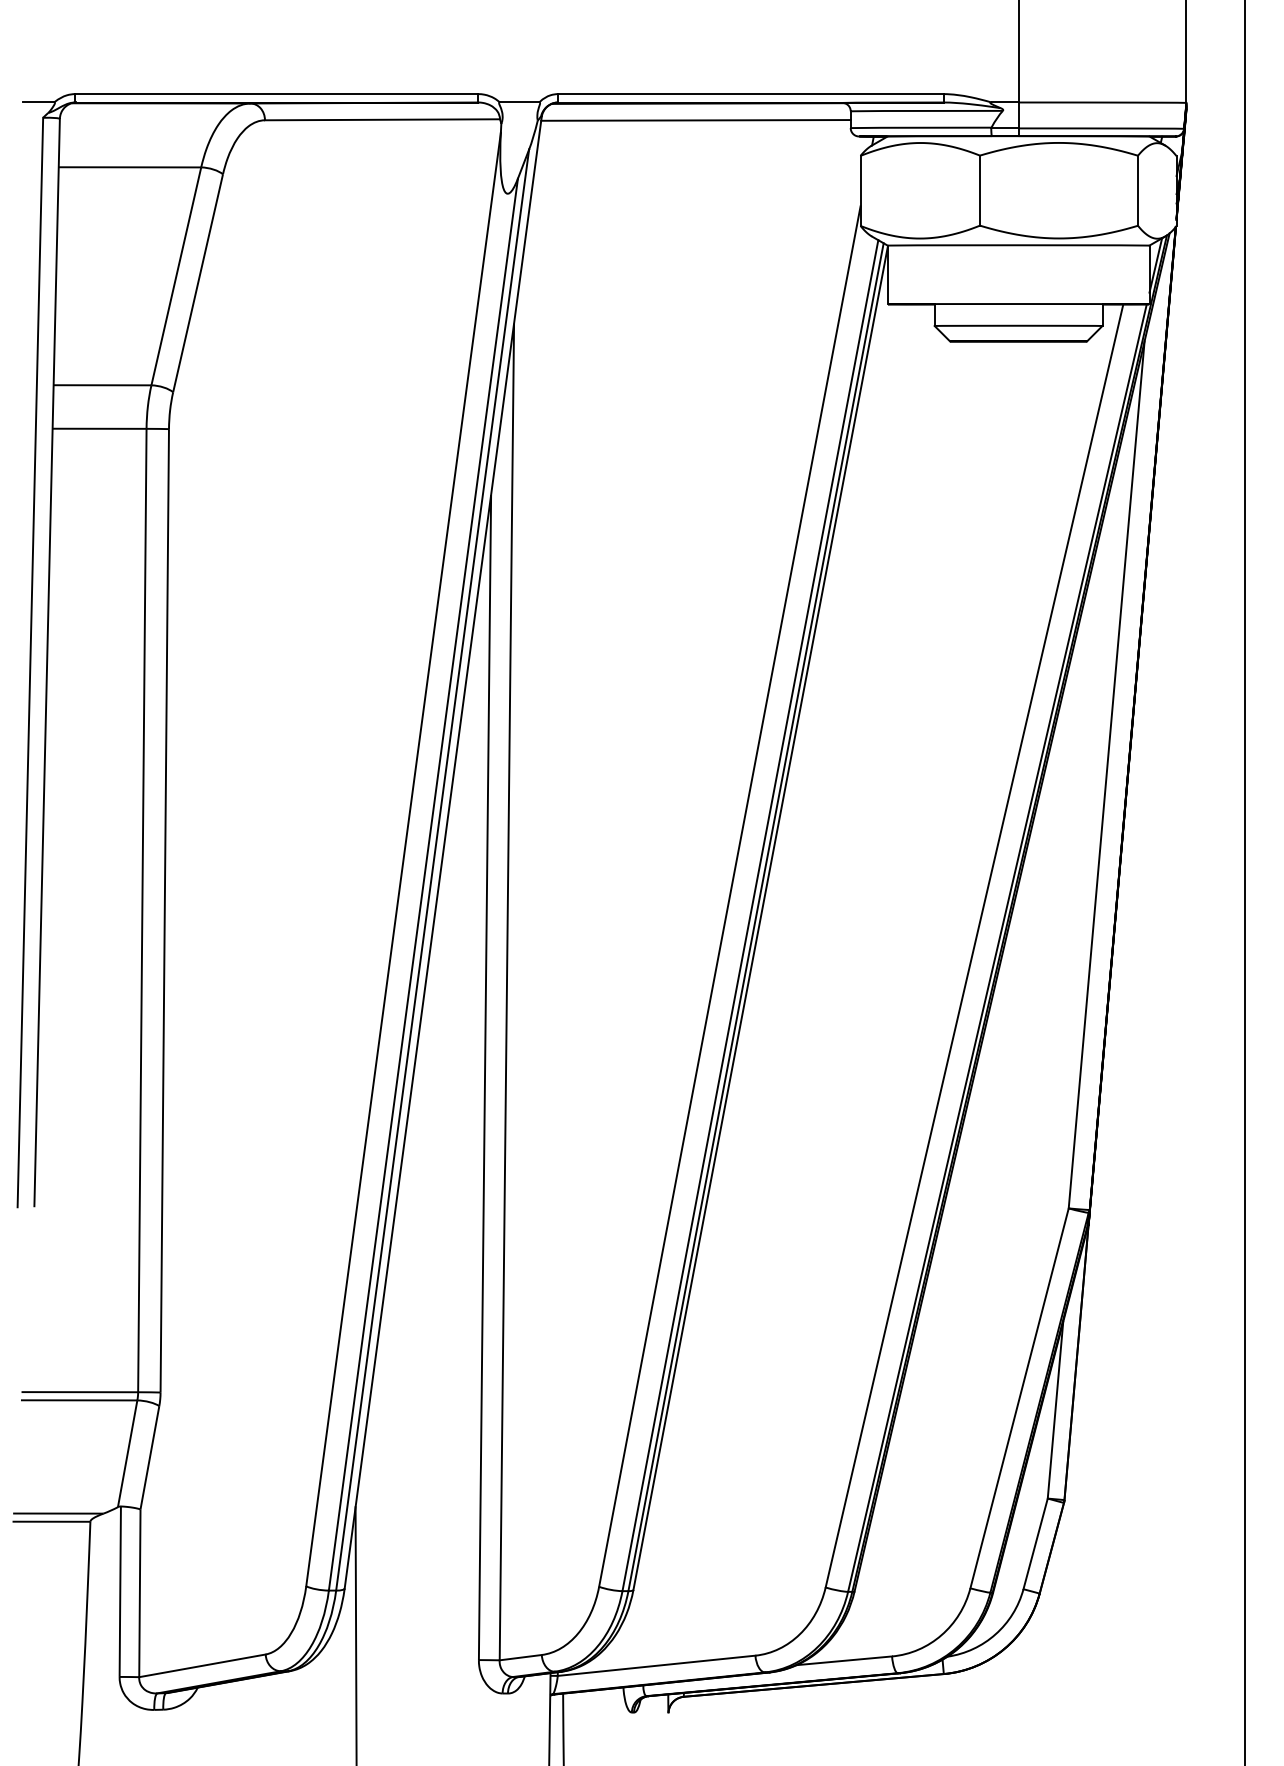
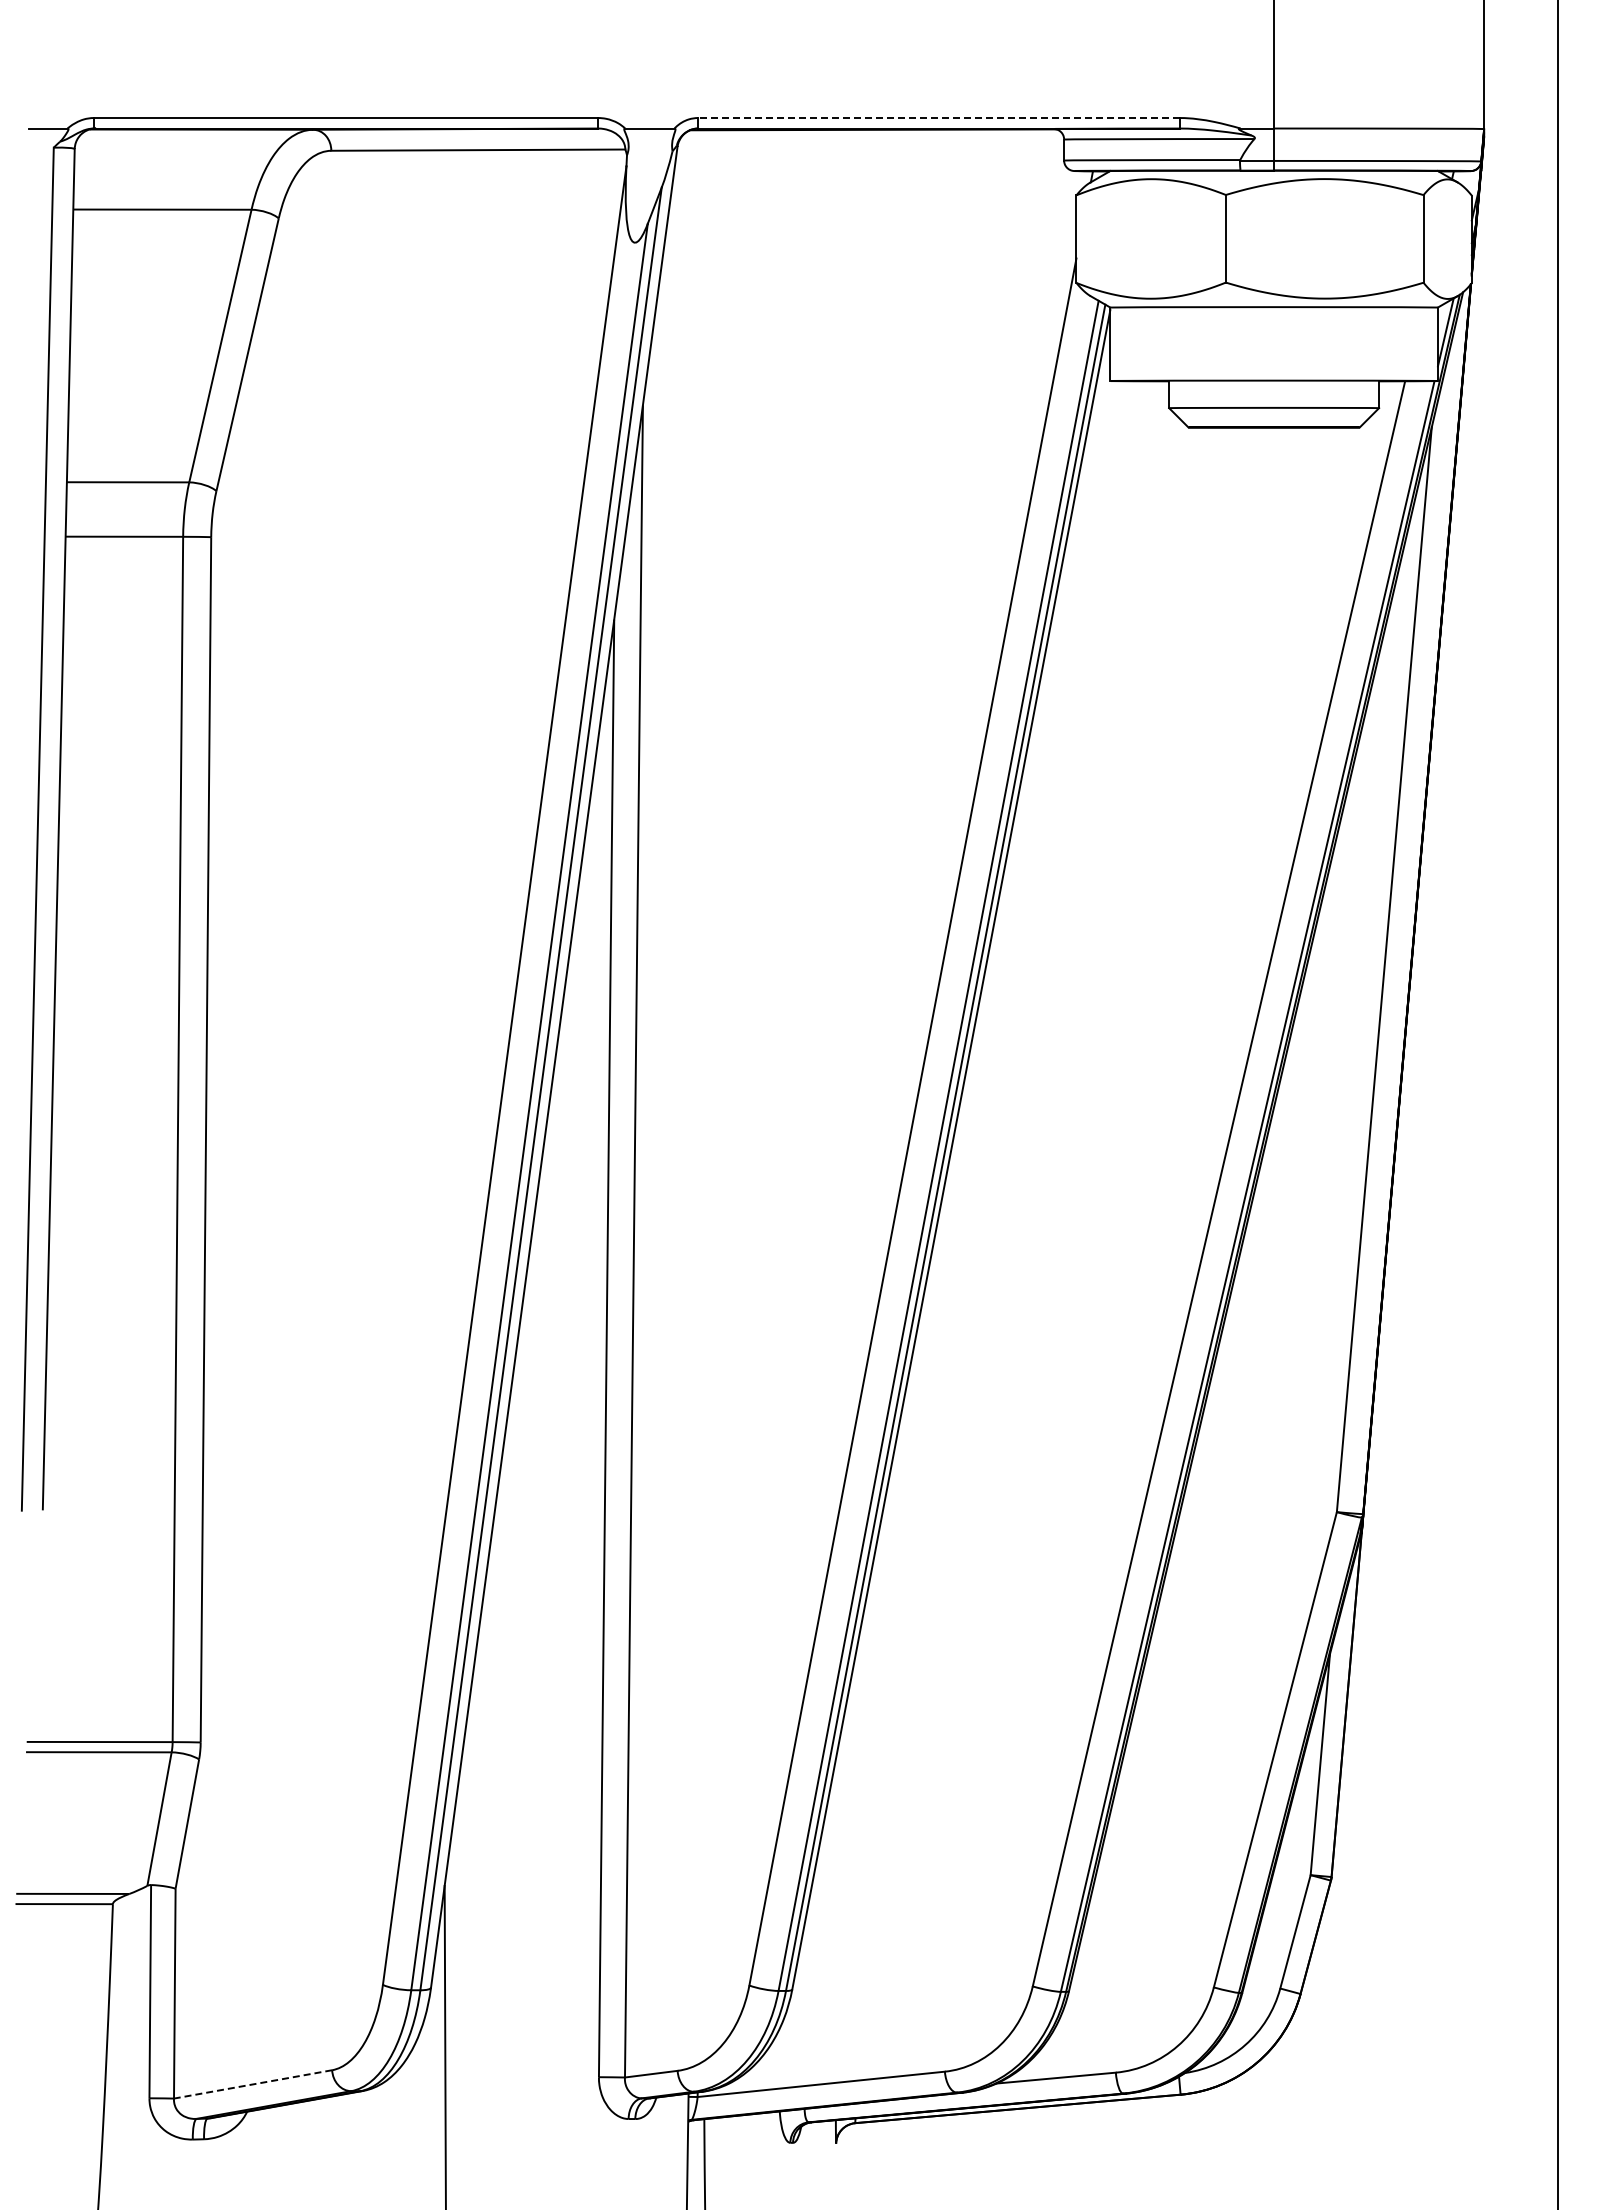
line: (751, 94) -> (939, 118), solid -> dashed
line: (695, 120) -> (870, 150), removed
line: (201, 1665) -> (252, 2084), solid -> dashed

